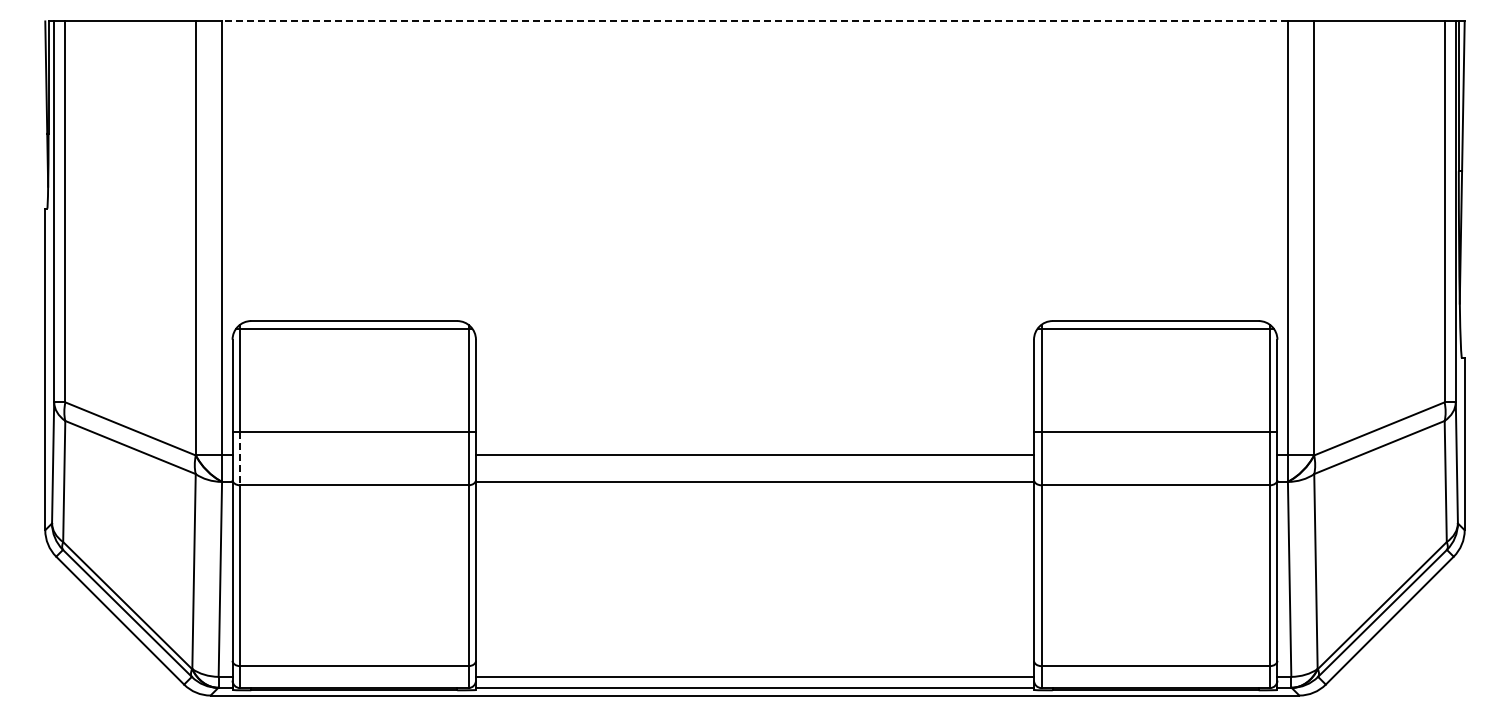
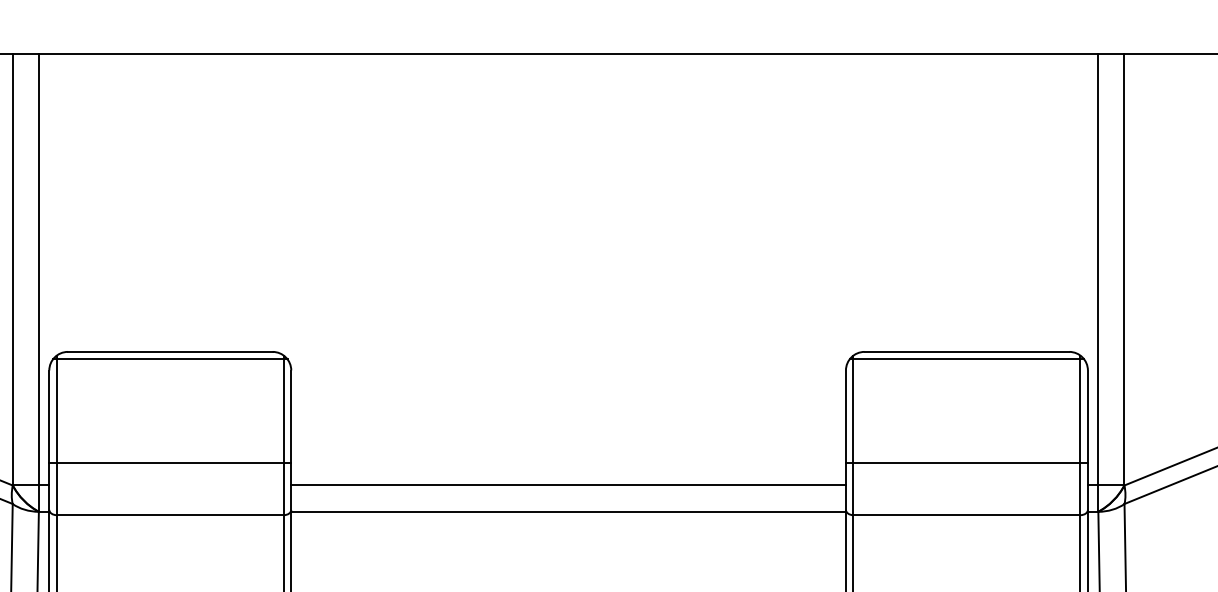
line: (755, 21) -> (569, 54), dashed -> solid
line: (240, 459) -> (57, 489), dashed -> solid

